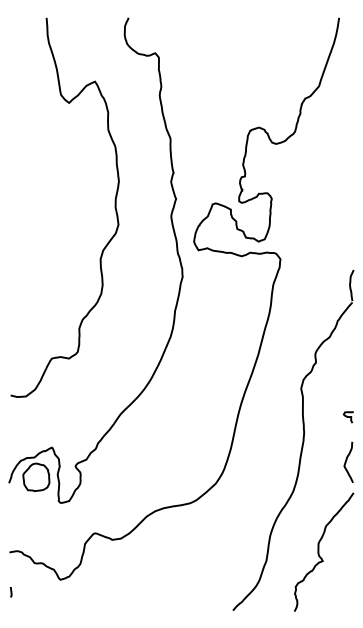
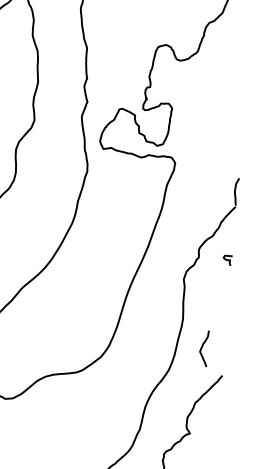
curve: (347, 417) -> (226, 260), moved
curve: (347, 460) -> (203, 346), moved

